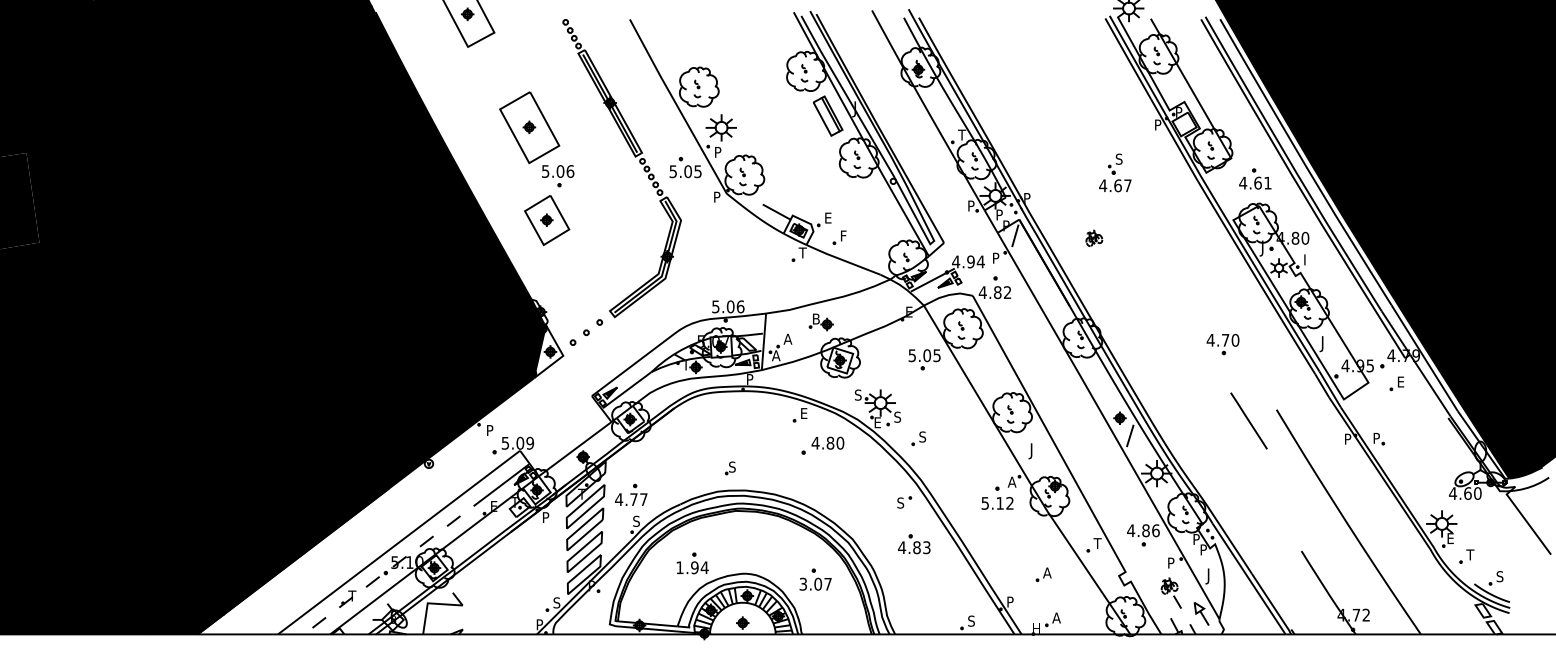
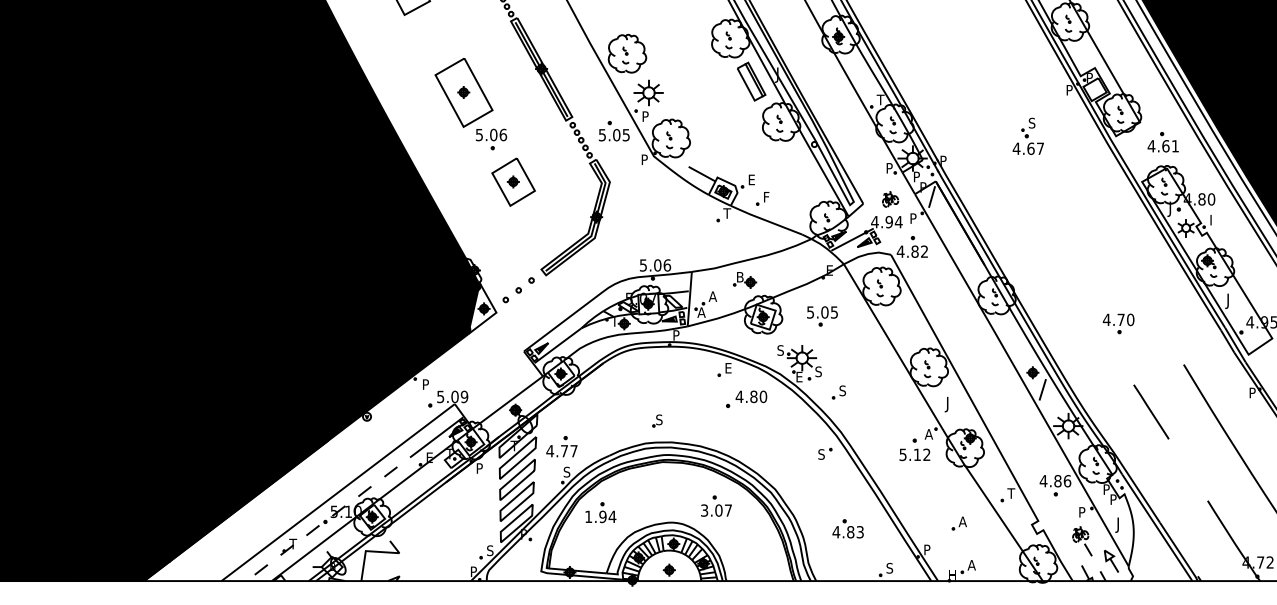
part: (547, 220) -> (513, 182), moved
part: (1094, 237) -> (890, 198), moved
part: (1222, 344) -> (1118, 323), moved
part: (924, 359) -> (822, 316), moved
line: (1248, 420) -> (1150, 411), moved
part: (914, 544) -> (848, 529), moved
part: (692, 563) -> (600, 512), moved
part: (815, 579) -> (716, 506), moved

